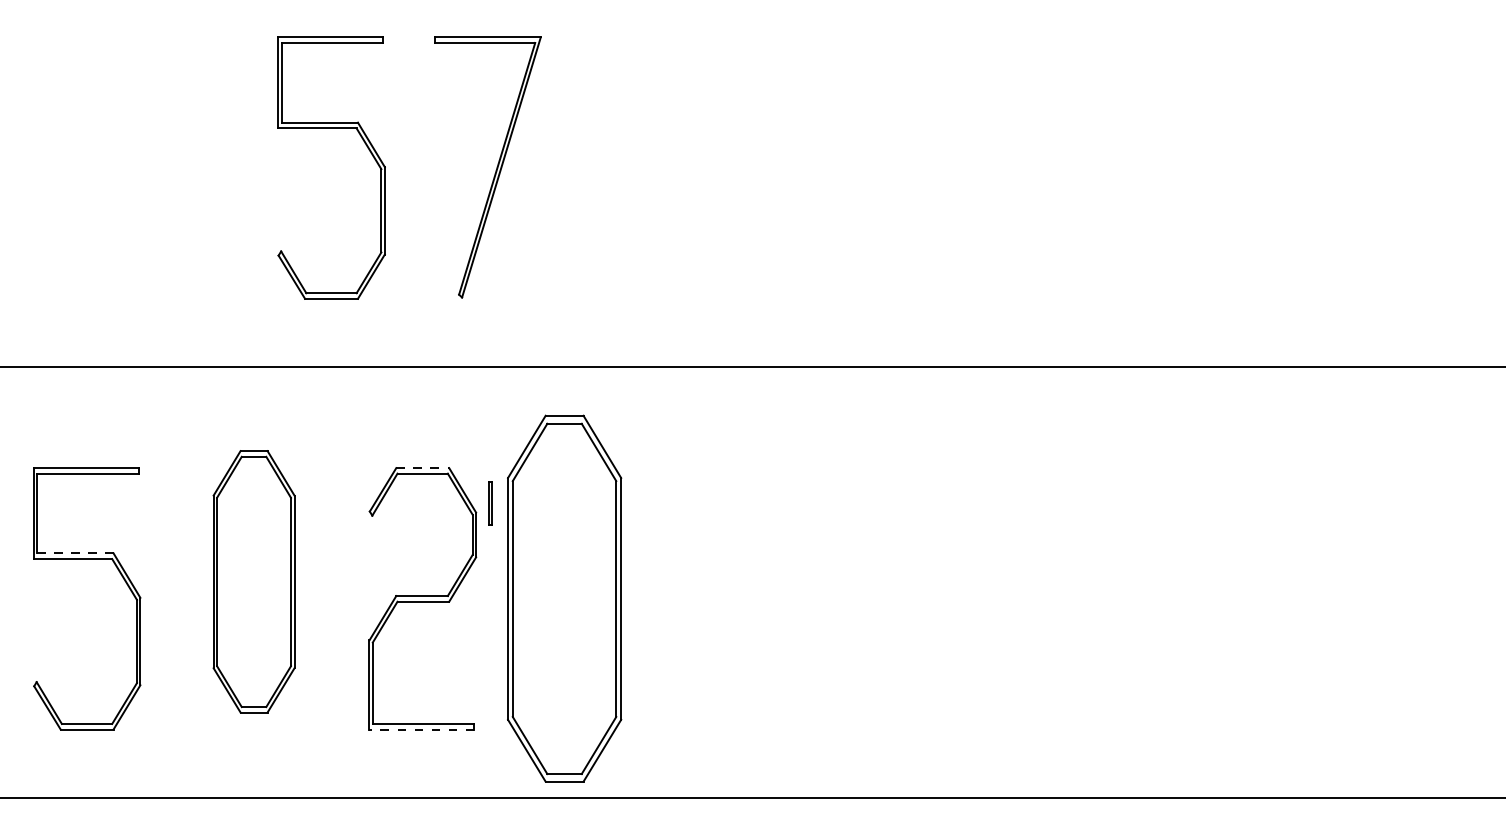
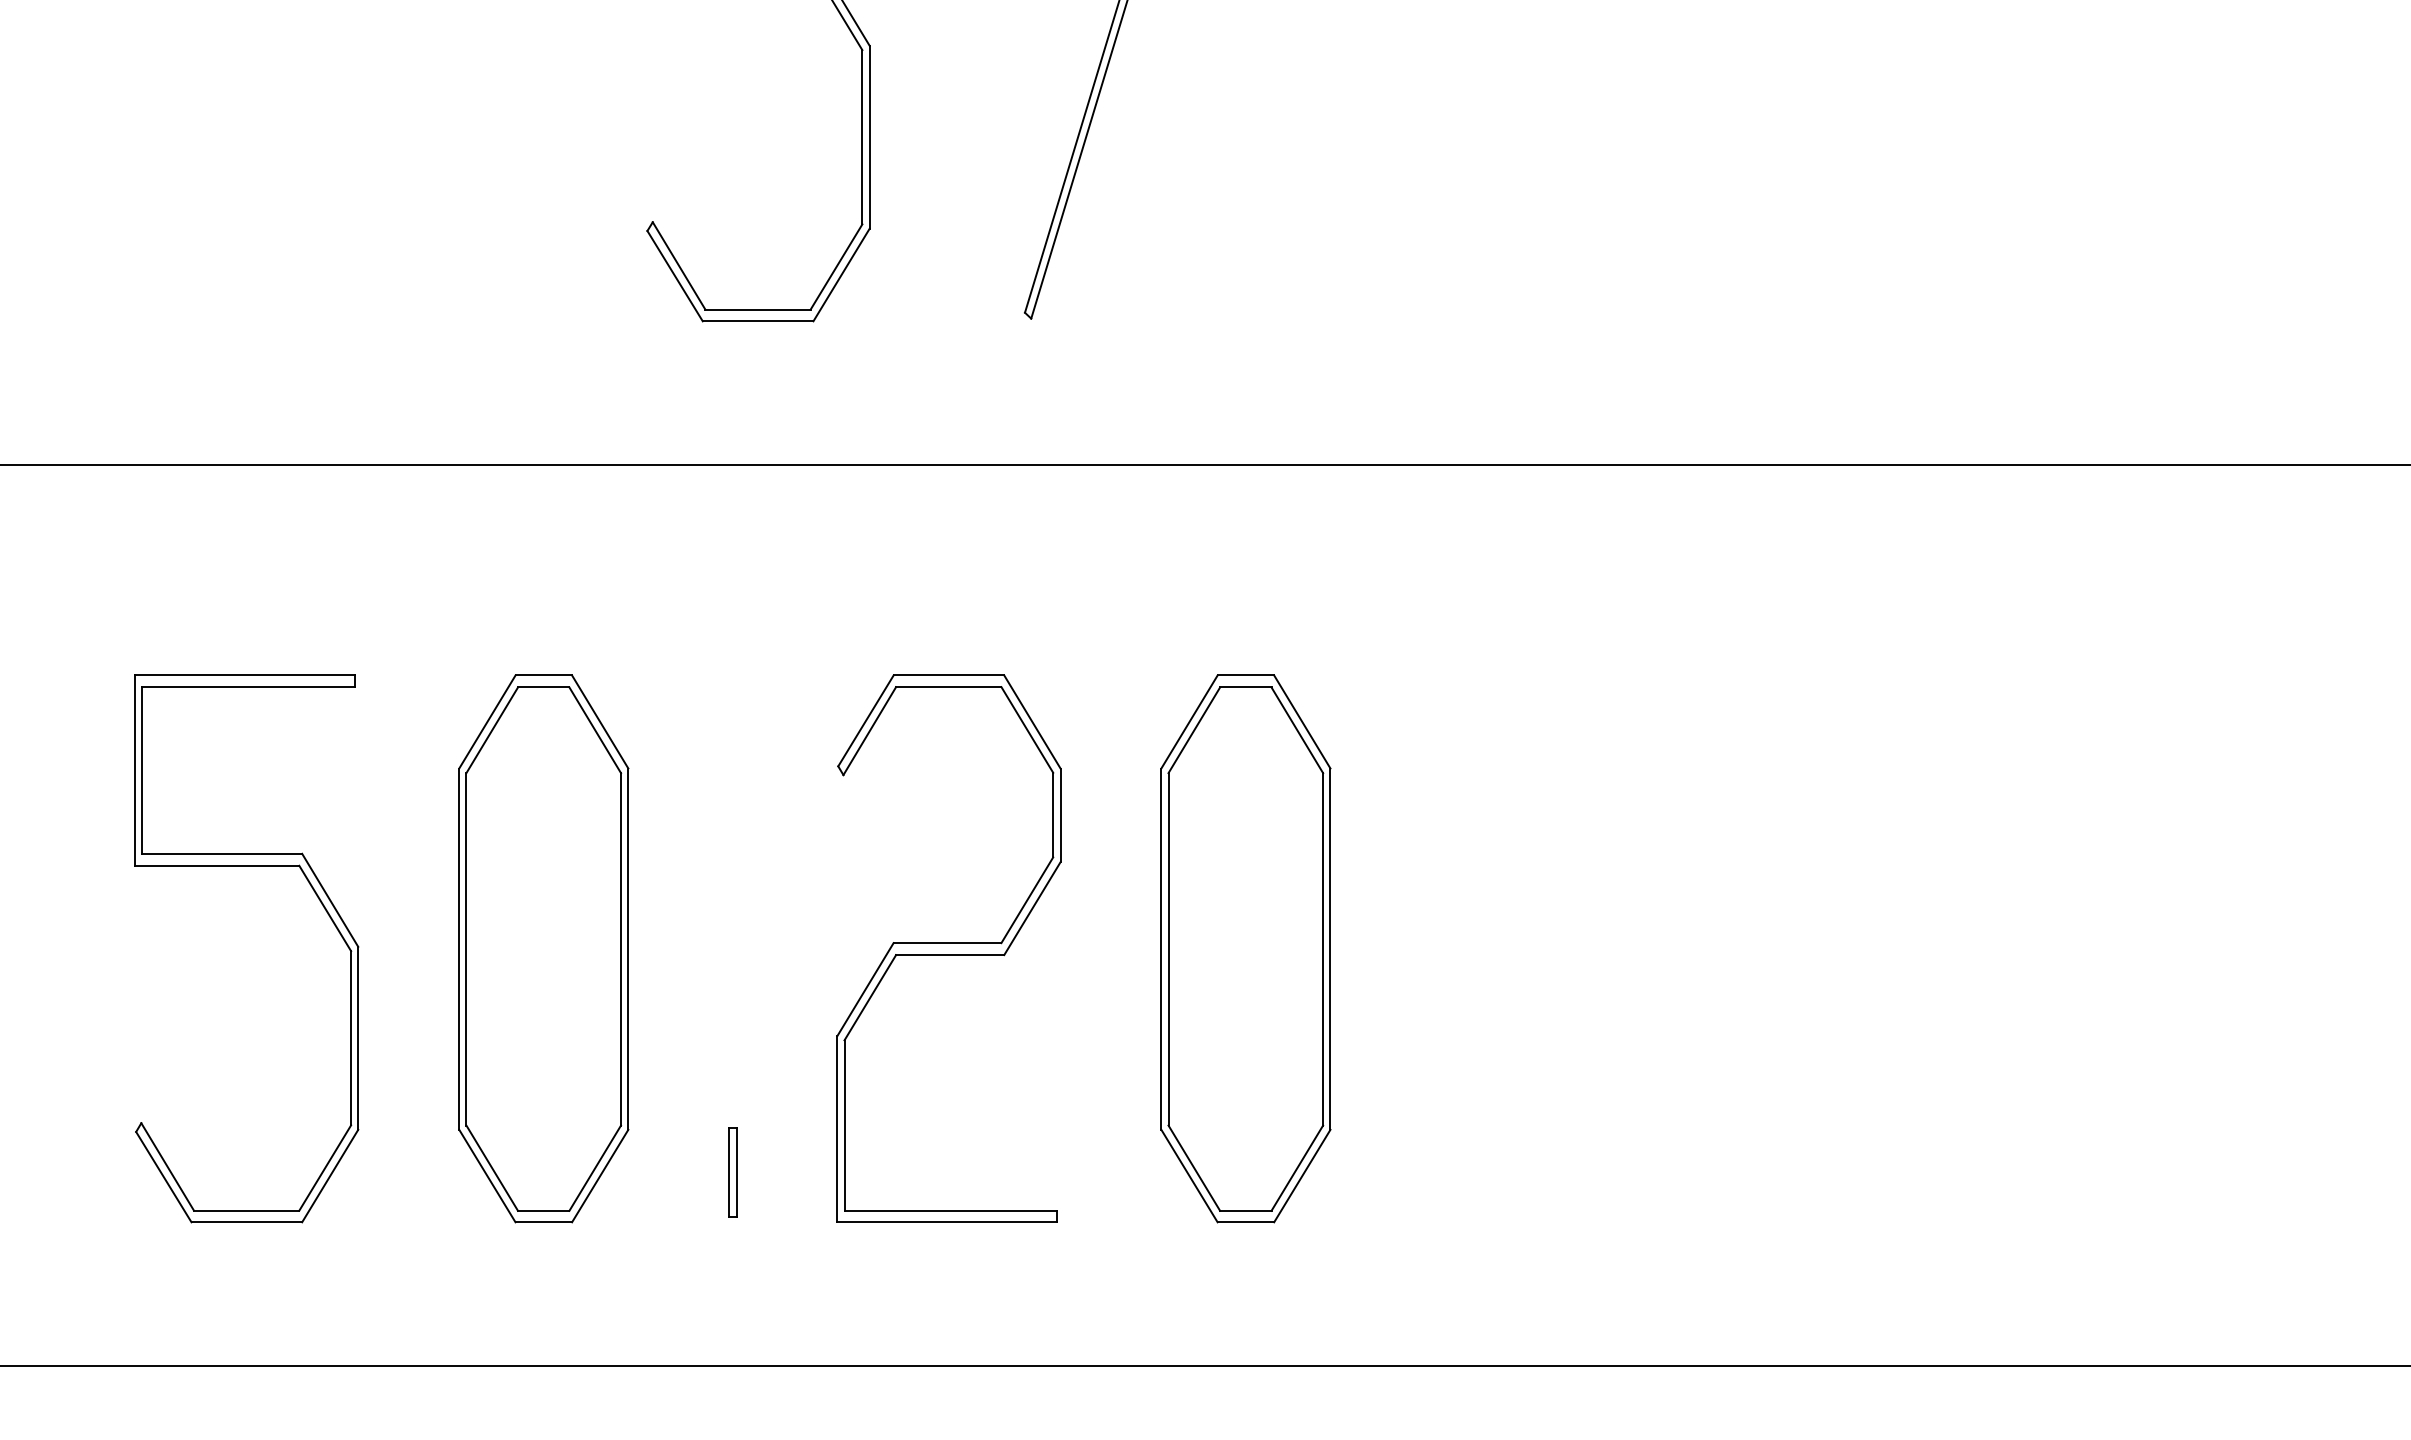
line: (423, 468) -> (950, 676), dashed -> solid
line: (489, 503) -> (730, 1172), moved
line: (75, 553) -> (222, 854), dashed -> solid
part: (253, 581) -> (542, 948), moved
part: (564, 598) -> (1245, 948), size x0.71
line: (421, 729) -> (946, 1222), dashed -> solid

